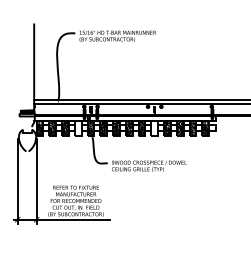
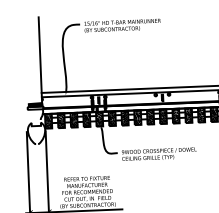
hatch: (77, 128) -> (86, 119), added
hatch: (154, 128) -> (163, 116), added

